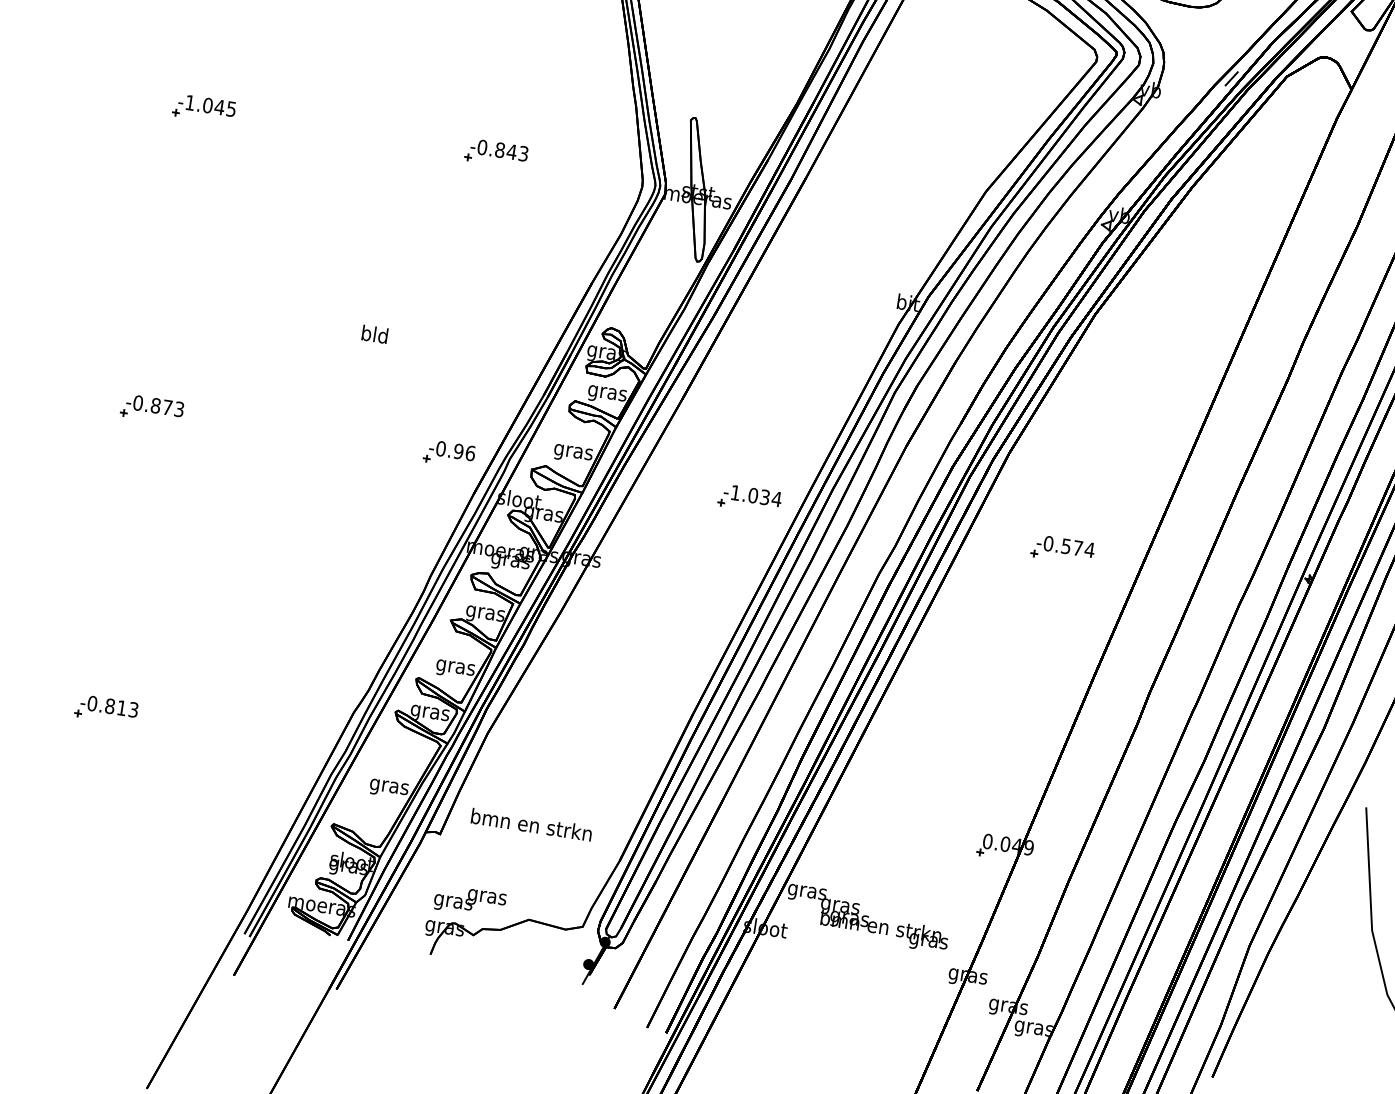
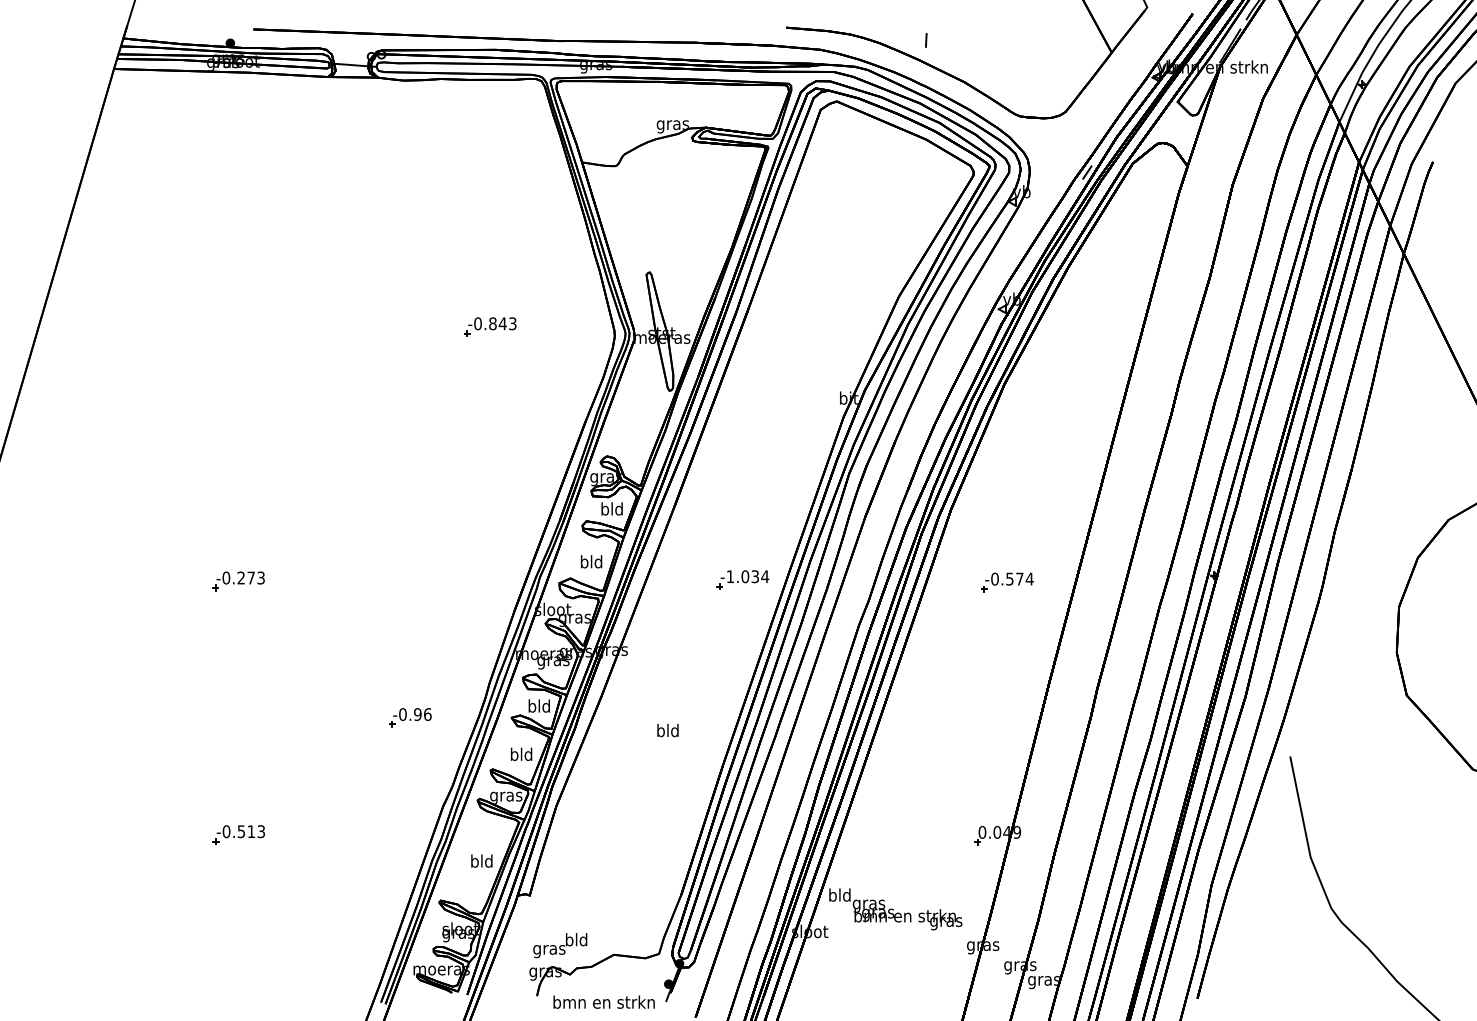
part: (204, 108) -> (243, 326), removed
text: (374, 334) -> (667, 730), moved
text: (607, 393) -> (612, 510), gras -> bld
text: (156, 405) -> (241, 577), -0.873 -> -0.273
text: (573, 452) -> (591, 563), gras -> bld
part: (449, 453) -> (410, 717), moved
text: (485, 613) -> (539, 707), gras -> bld
text: (455, 666) -> (521, 755), gras -> bld
text: (110, 706) -> (241, 831), -0.813 -> -0.513
text: (388, 786) -> (481, 862), gras -> bld
text: (531, 823) -> (603, 1001), moved
text: (806, 891) -> (839, 896), gras -> bld
text: (487, 897) -> (576, 941), gras -> bld

